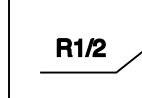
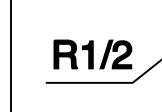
part: (80, 47) -> (91, 54), size x1.43

